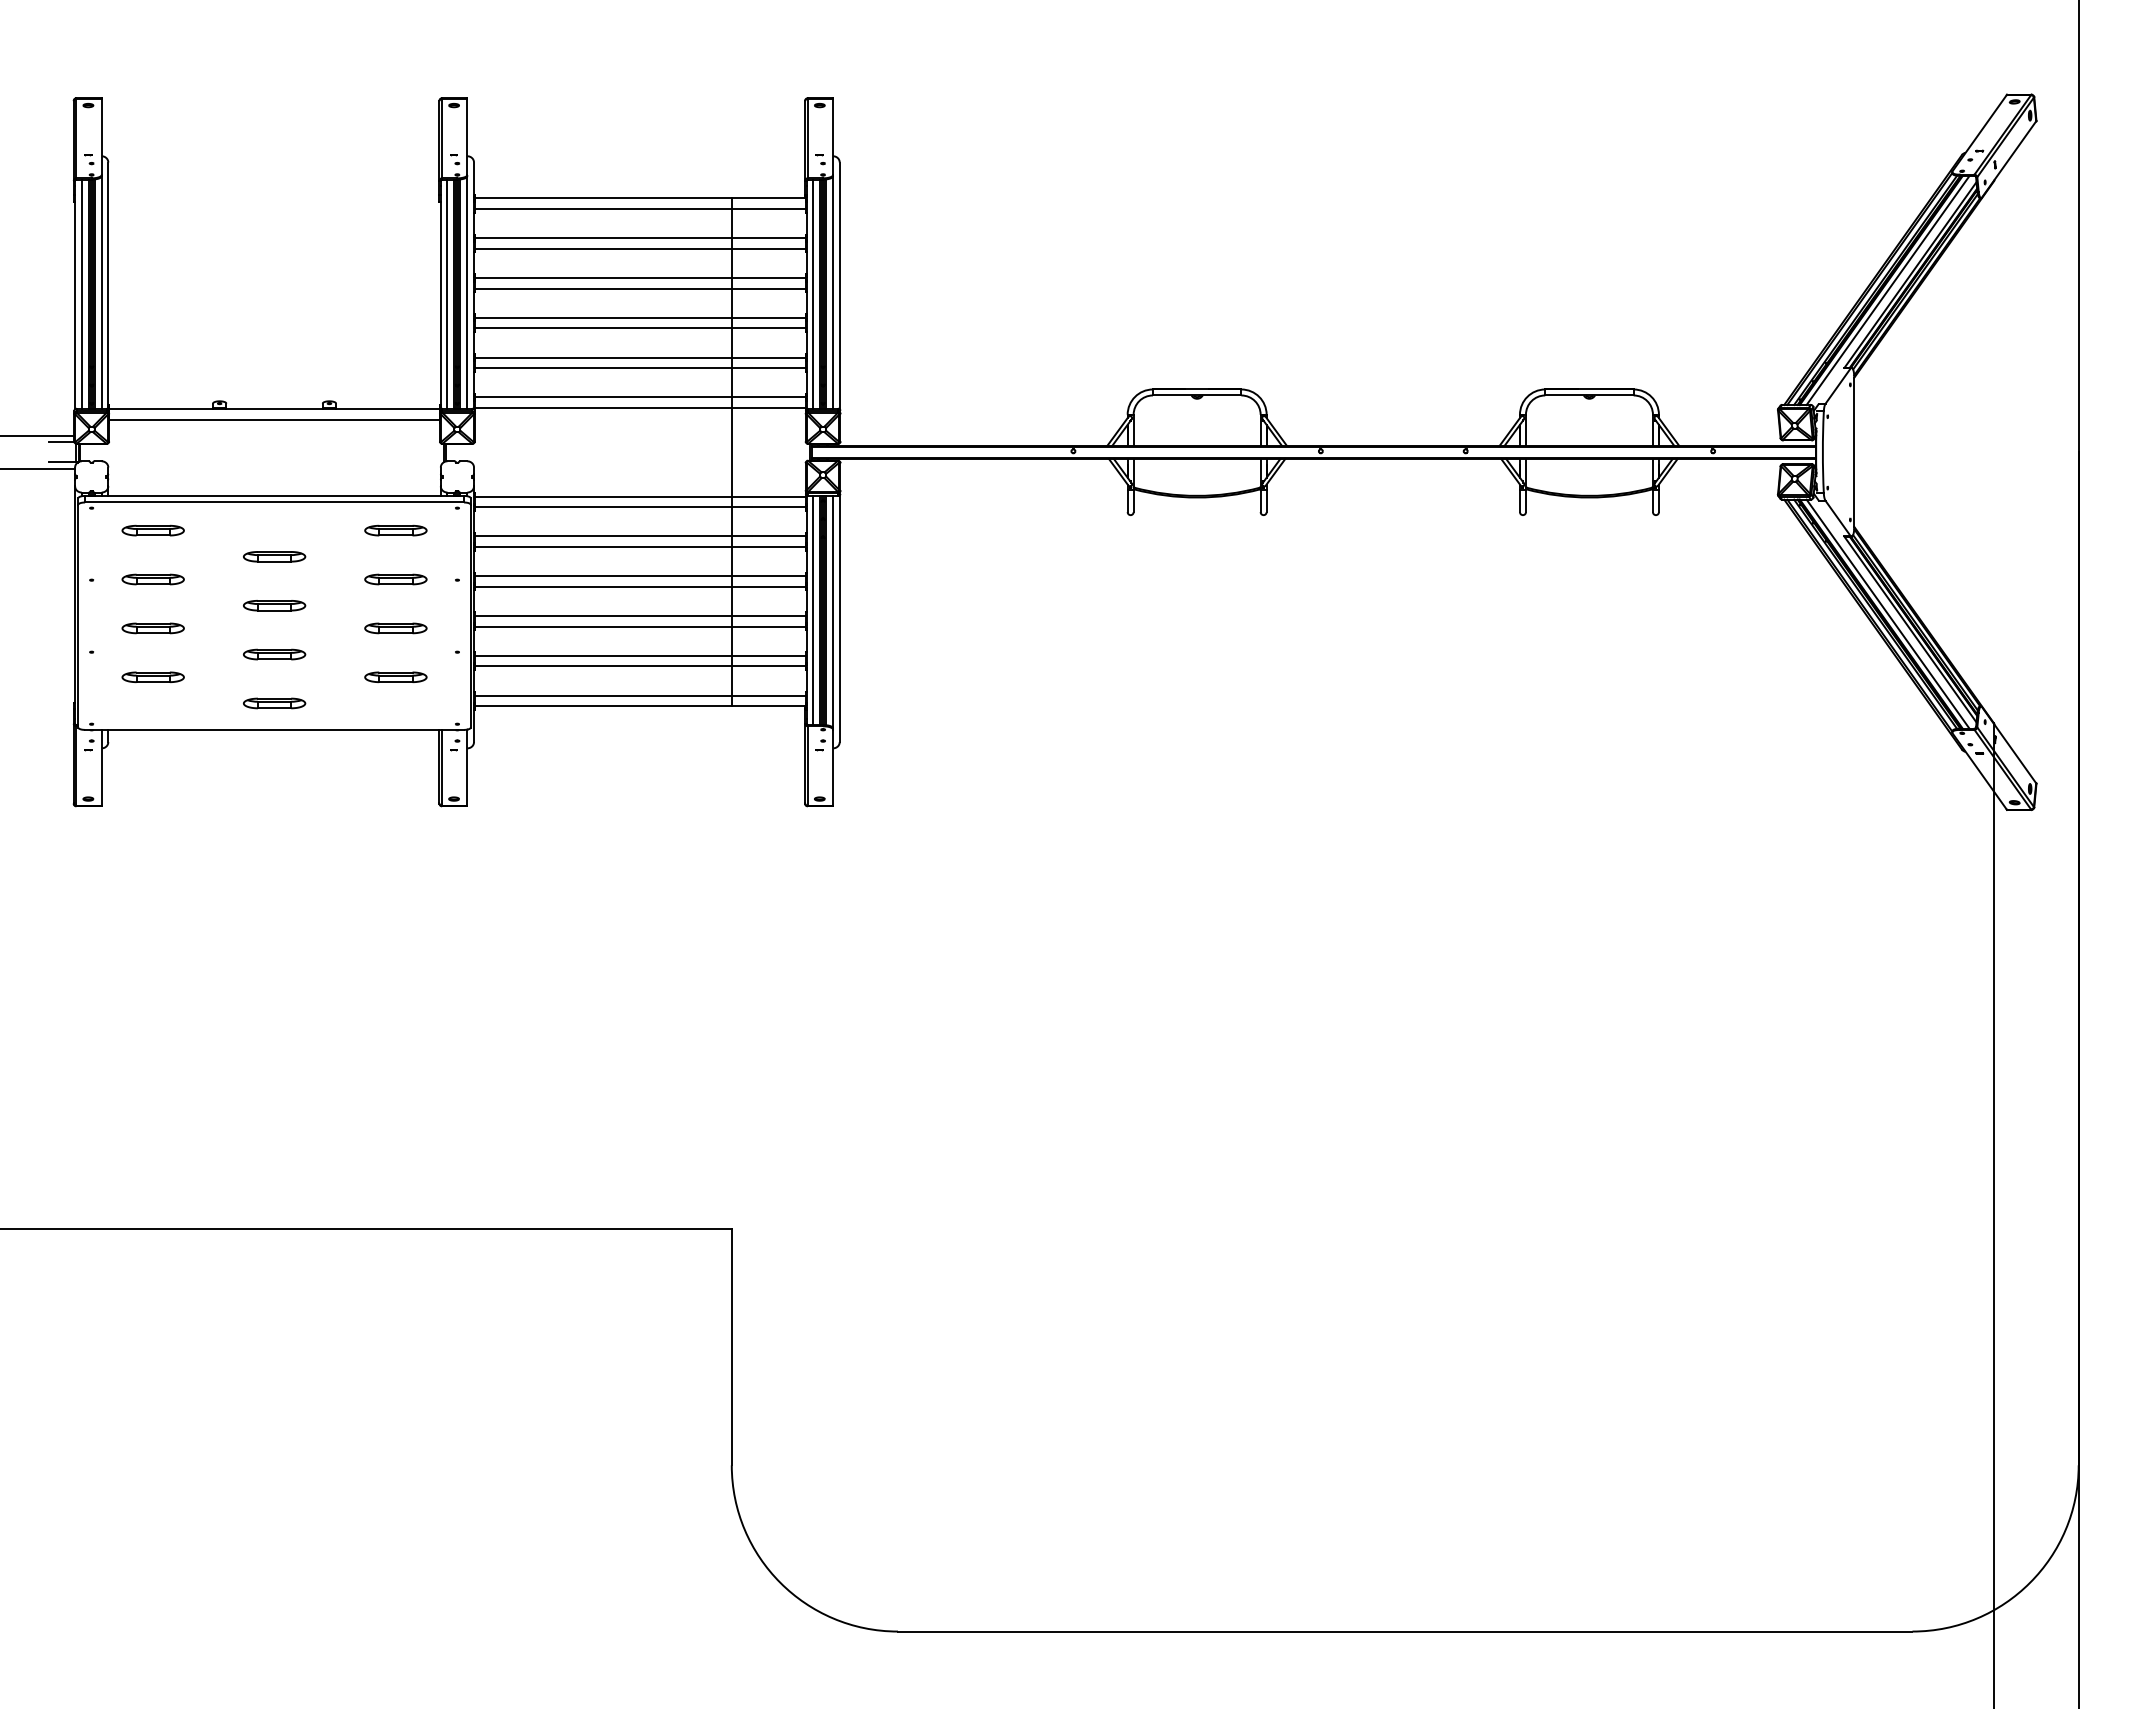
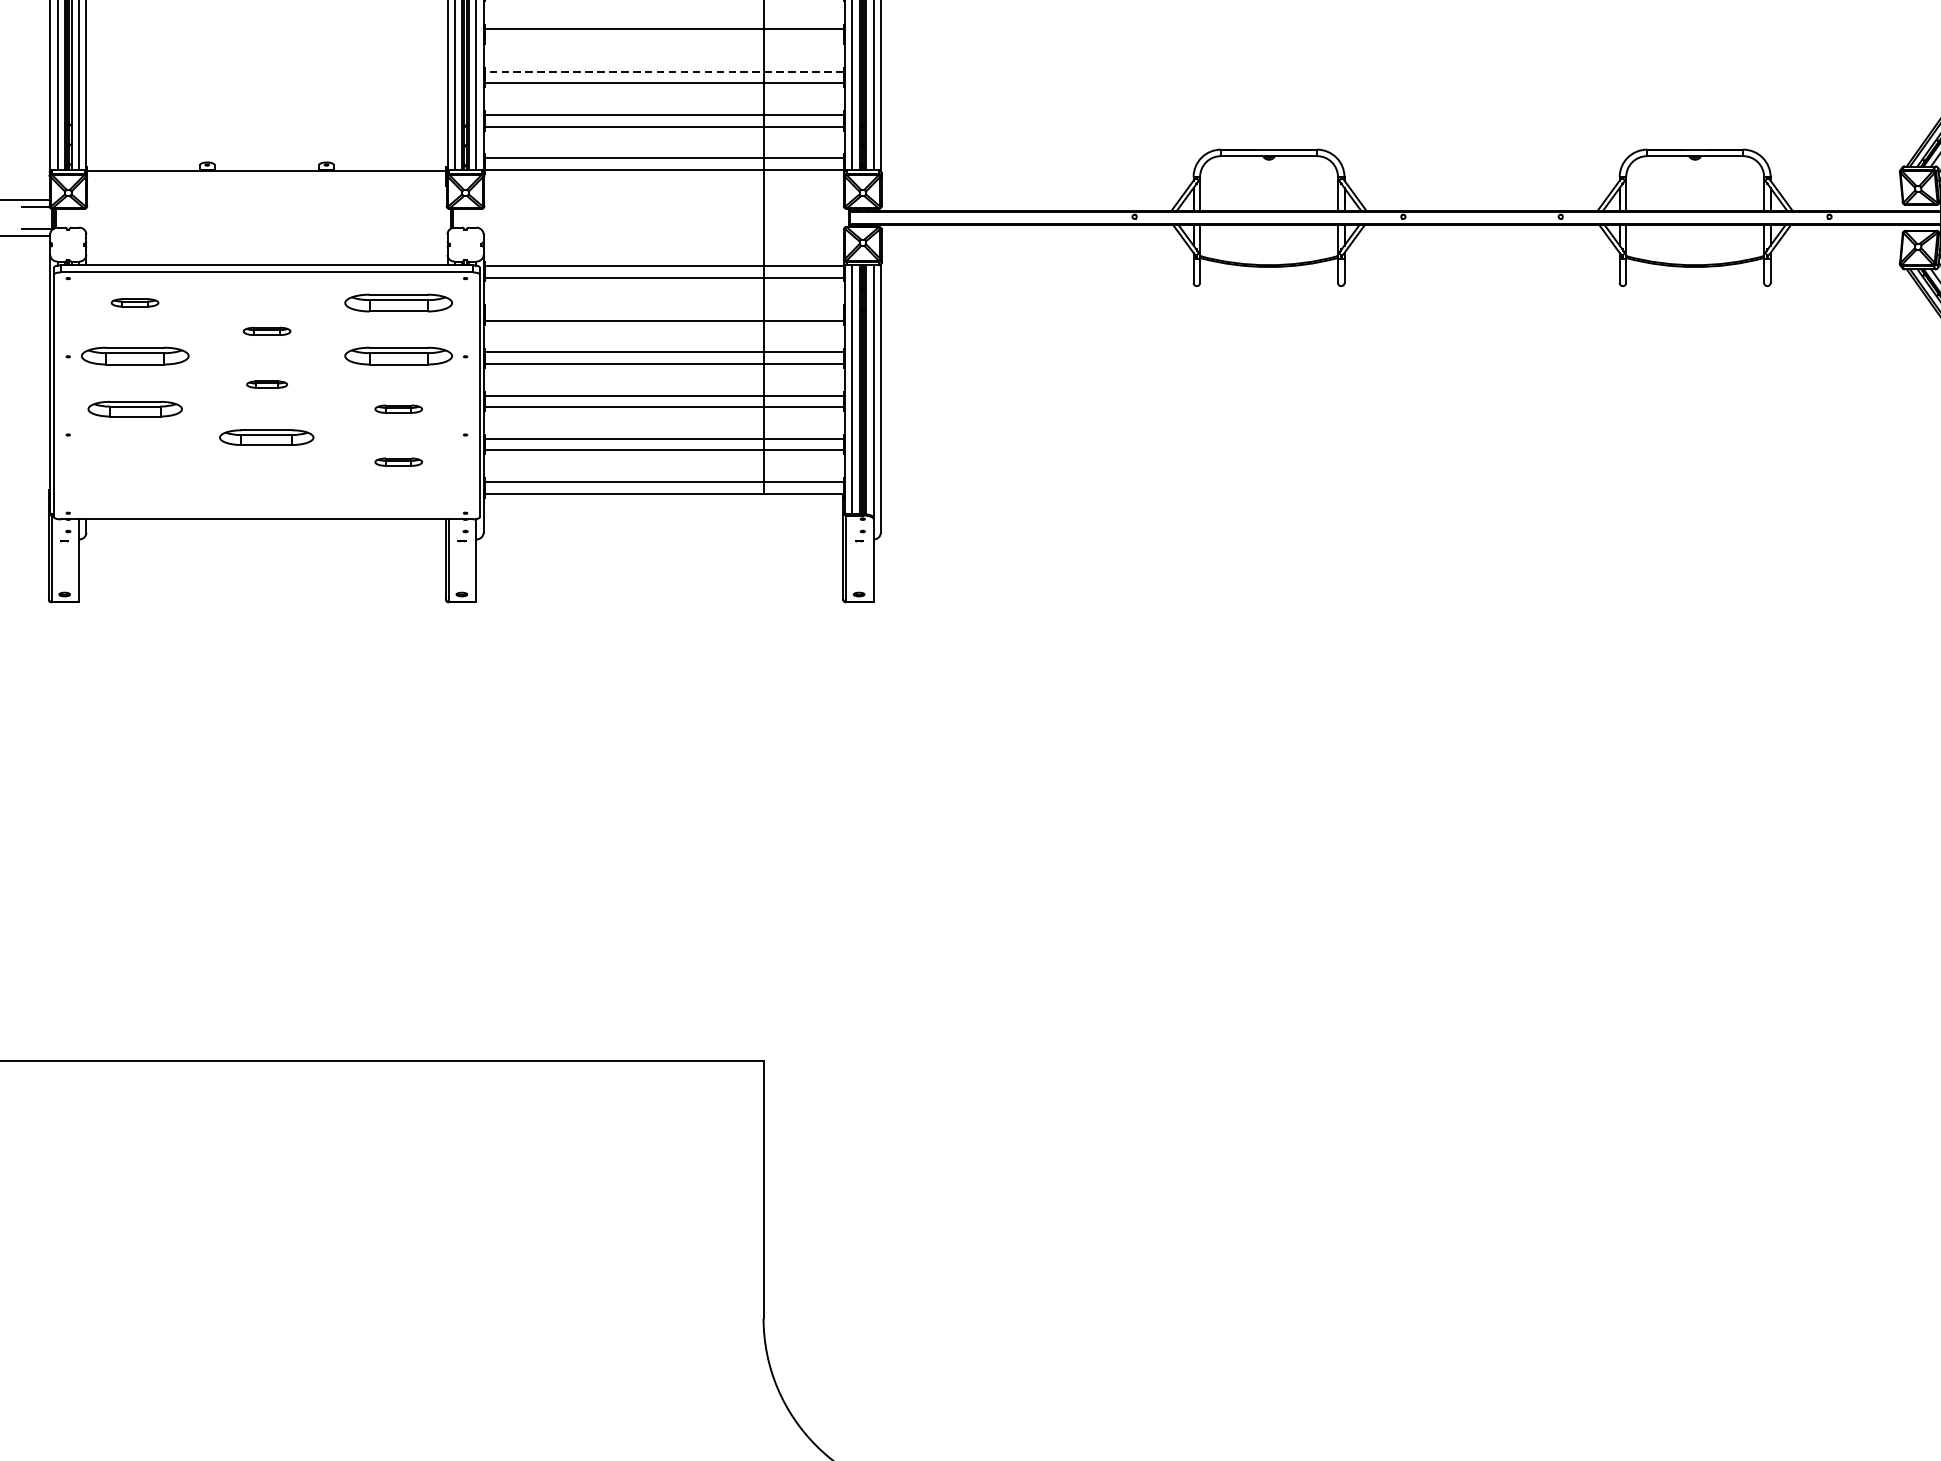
line: (640, 288) -> (664, 39), removed
line: (639, 317) -> (663, 71), solid -> dashed
line: (274, 419) -> (266, 182), removed
part: (152, 530) -> (134, 302), size x0.7
part: (395, 530) -> (398, 302), size x1.6
line: (640, 536) -> (664, 309), removed
part: (274, 556) -> (266, 331), size x0.7
part: (152, 579) -> (134, 356), size x1.6
part: (395, 579) -> (398, 356), size x1.6
part: (274, 605) -> (266, 384), size x0.6
part: (152, 628) -> (134, 409), size x1.4
part: (395, 628) -> (398, 409), size x0.7
part: (274, 654) -> (266, 437), size x1.4
part: (152, 676) -> (134, 461), removed
part: (395, 676) -> (398, 461), size x0.7
part: (274, 703) -> (266, 490), removed

